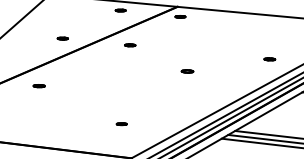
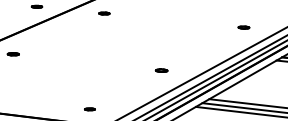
part: (187, 71) -> (161, 70), moved
part: (121, 124) -> (89, 109), moved

